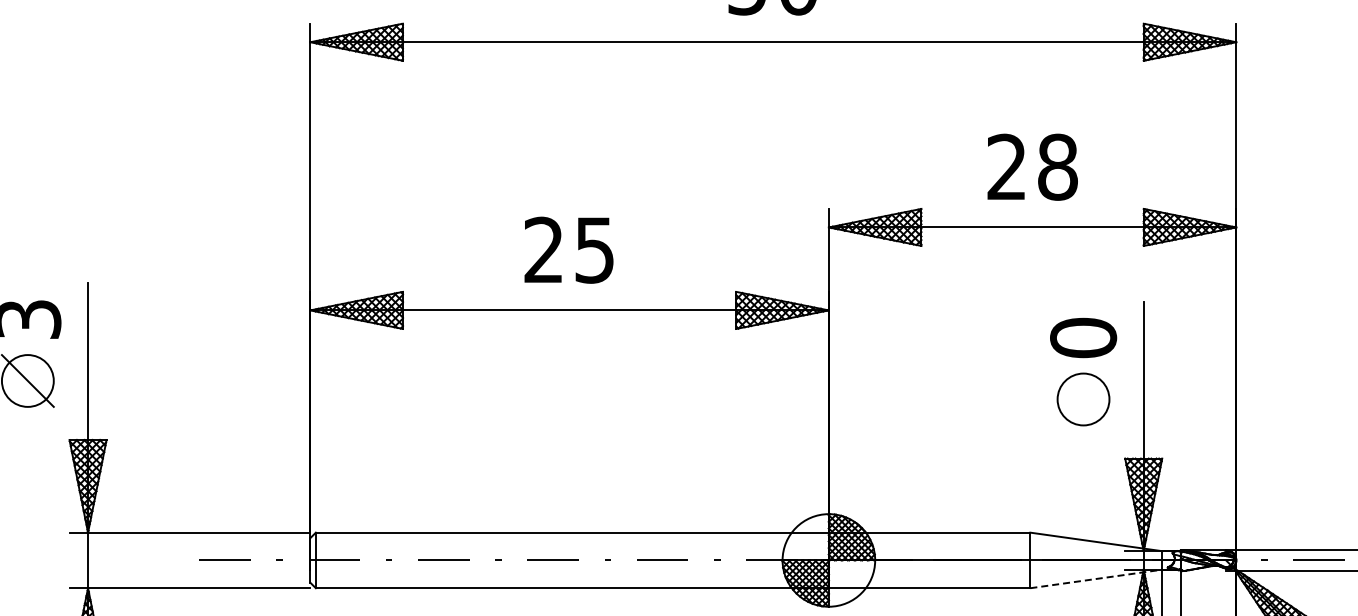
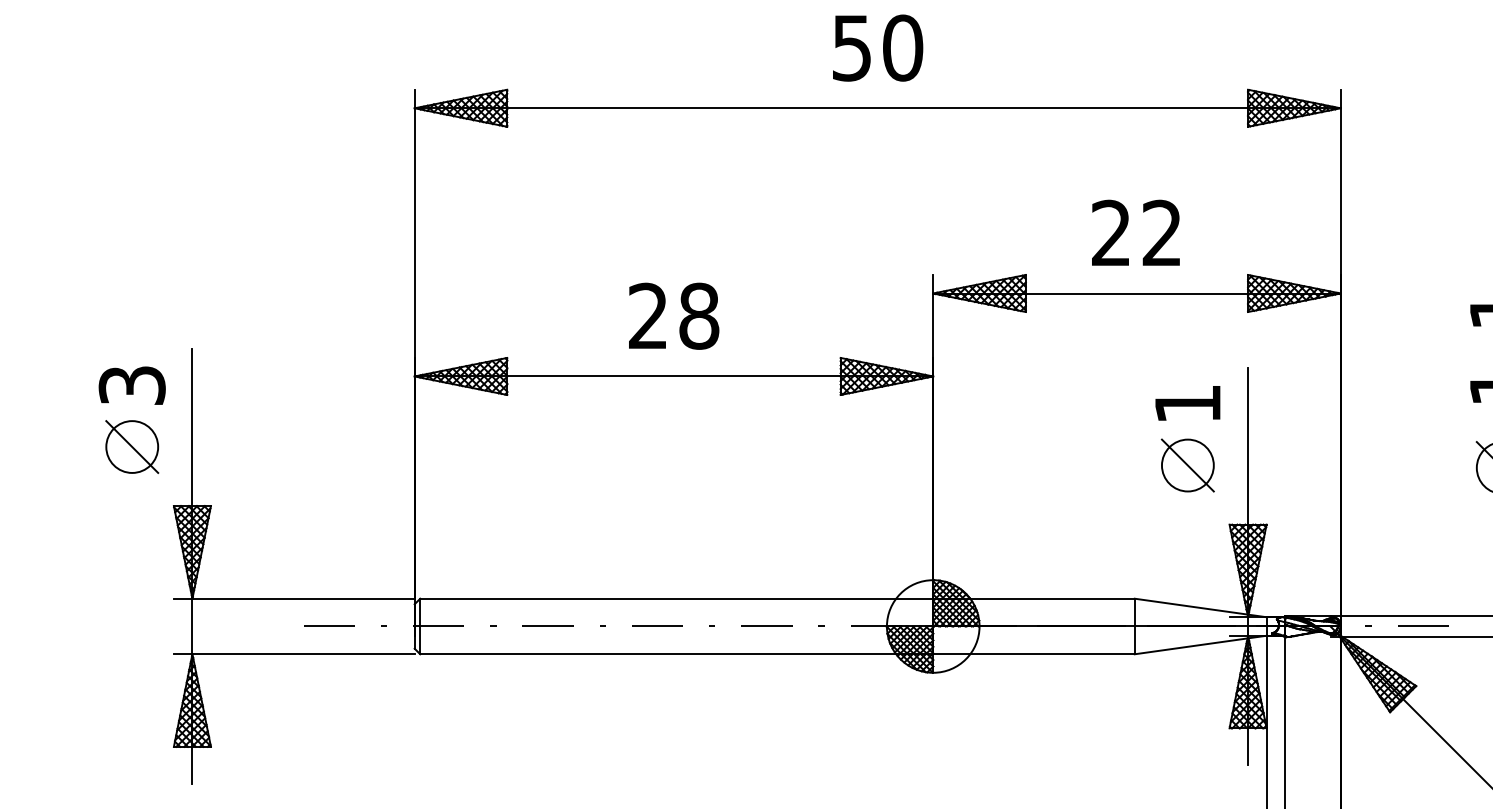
text: (1058, 166) -> (1162, 232), 28 -> 22
text: (595, 249) -> (699, 315), 25 -> 28
text: (1083, 338) -> (1187, 404), 0 -> 1
line: (1083, 399) -> (1187, 465), added
line: (1096, 579) -> (1200, 645), dashed -> solid

